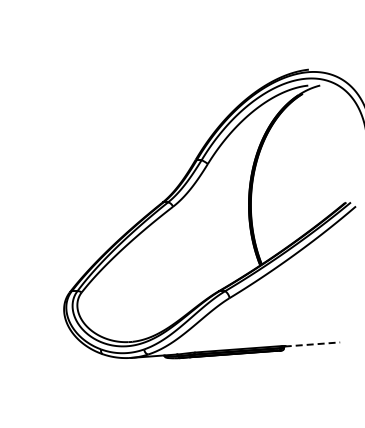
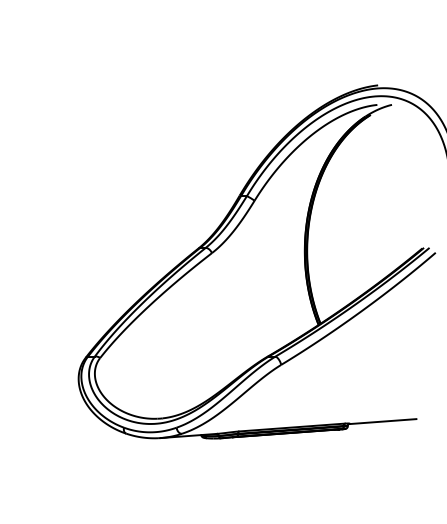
line: (312, 344) -> (382, 421), dashed -> solid

